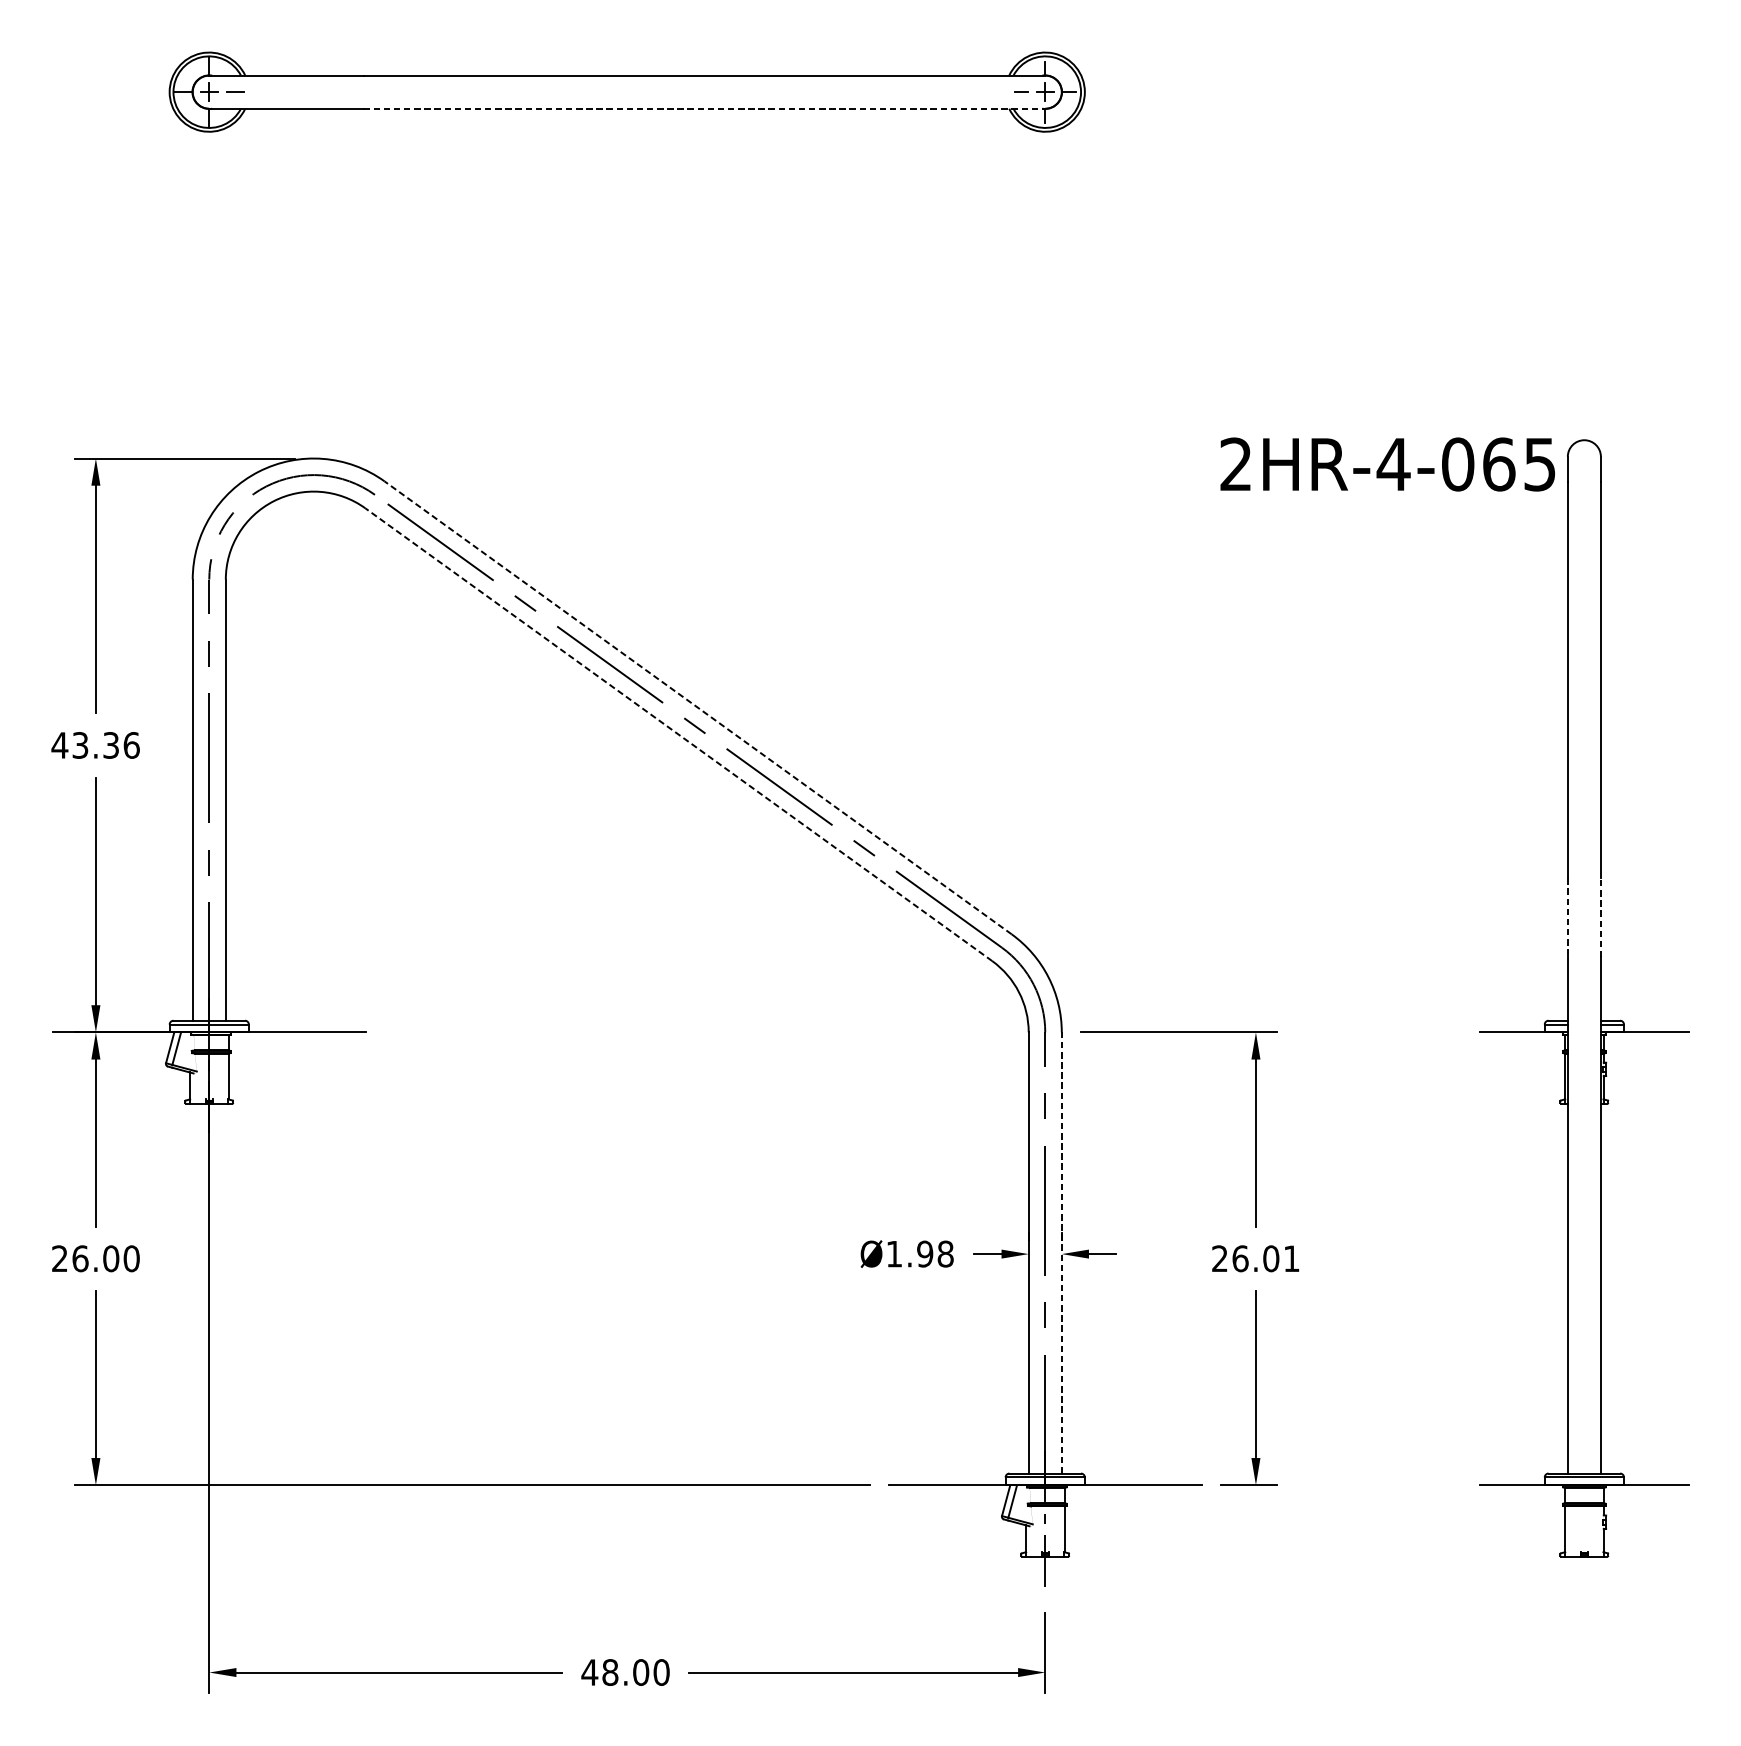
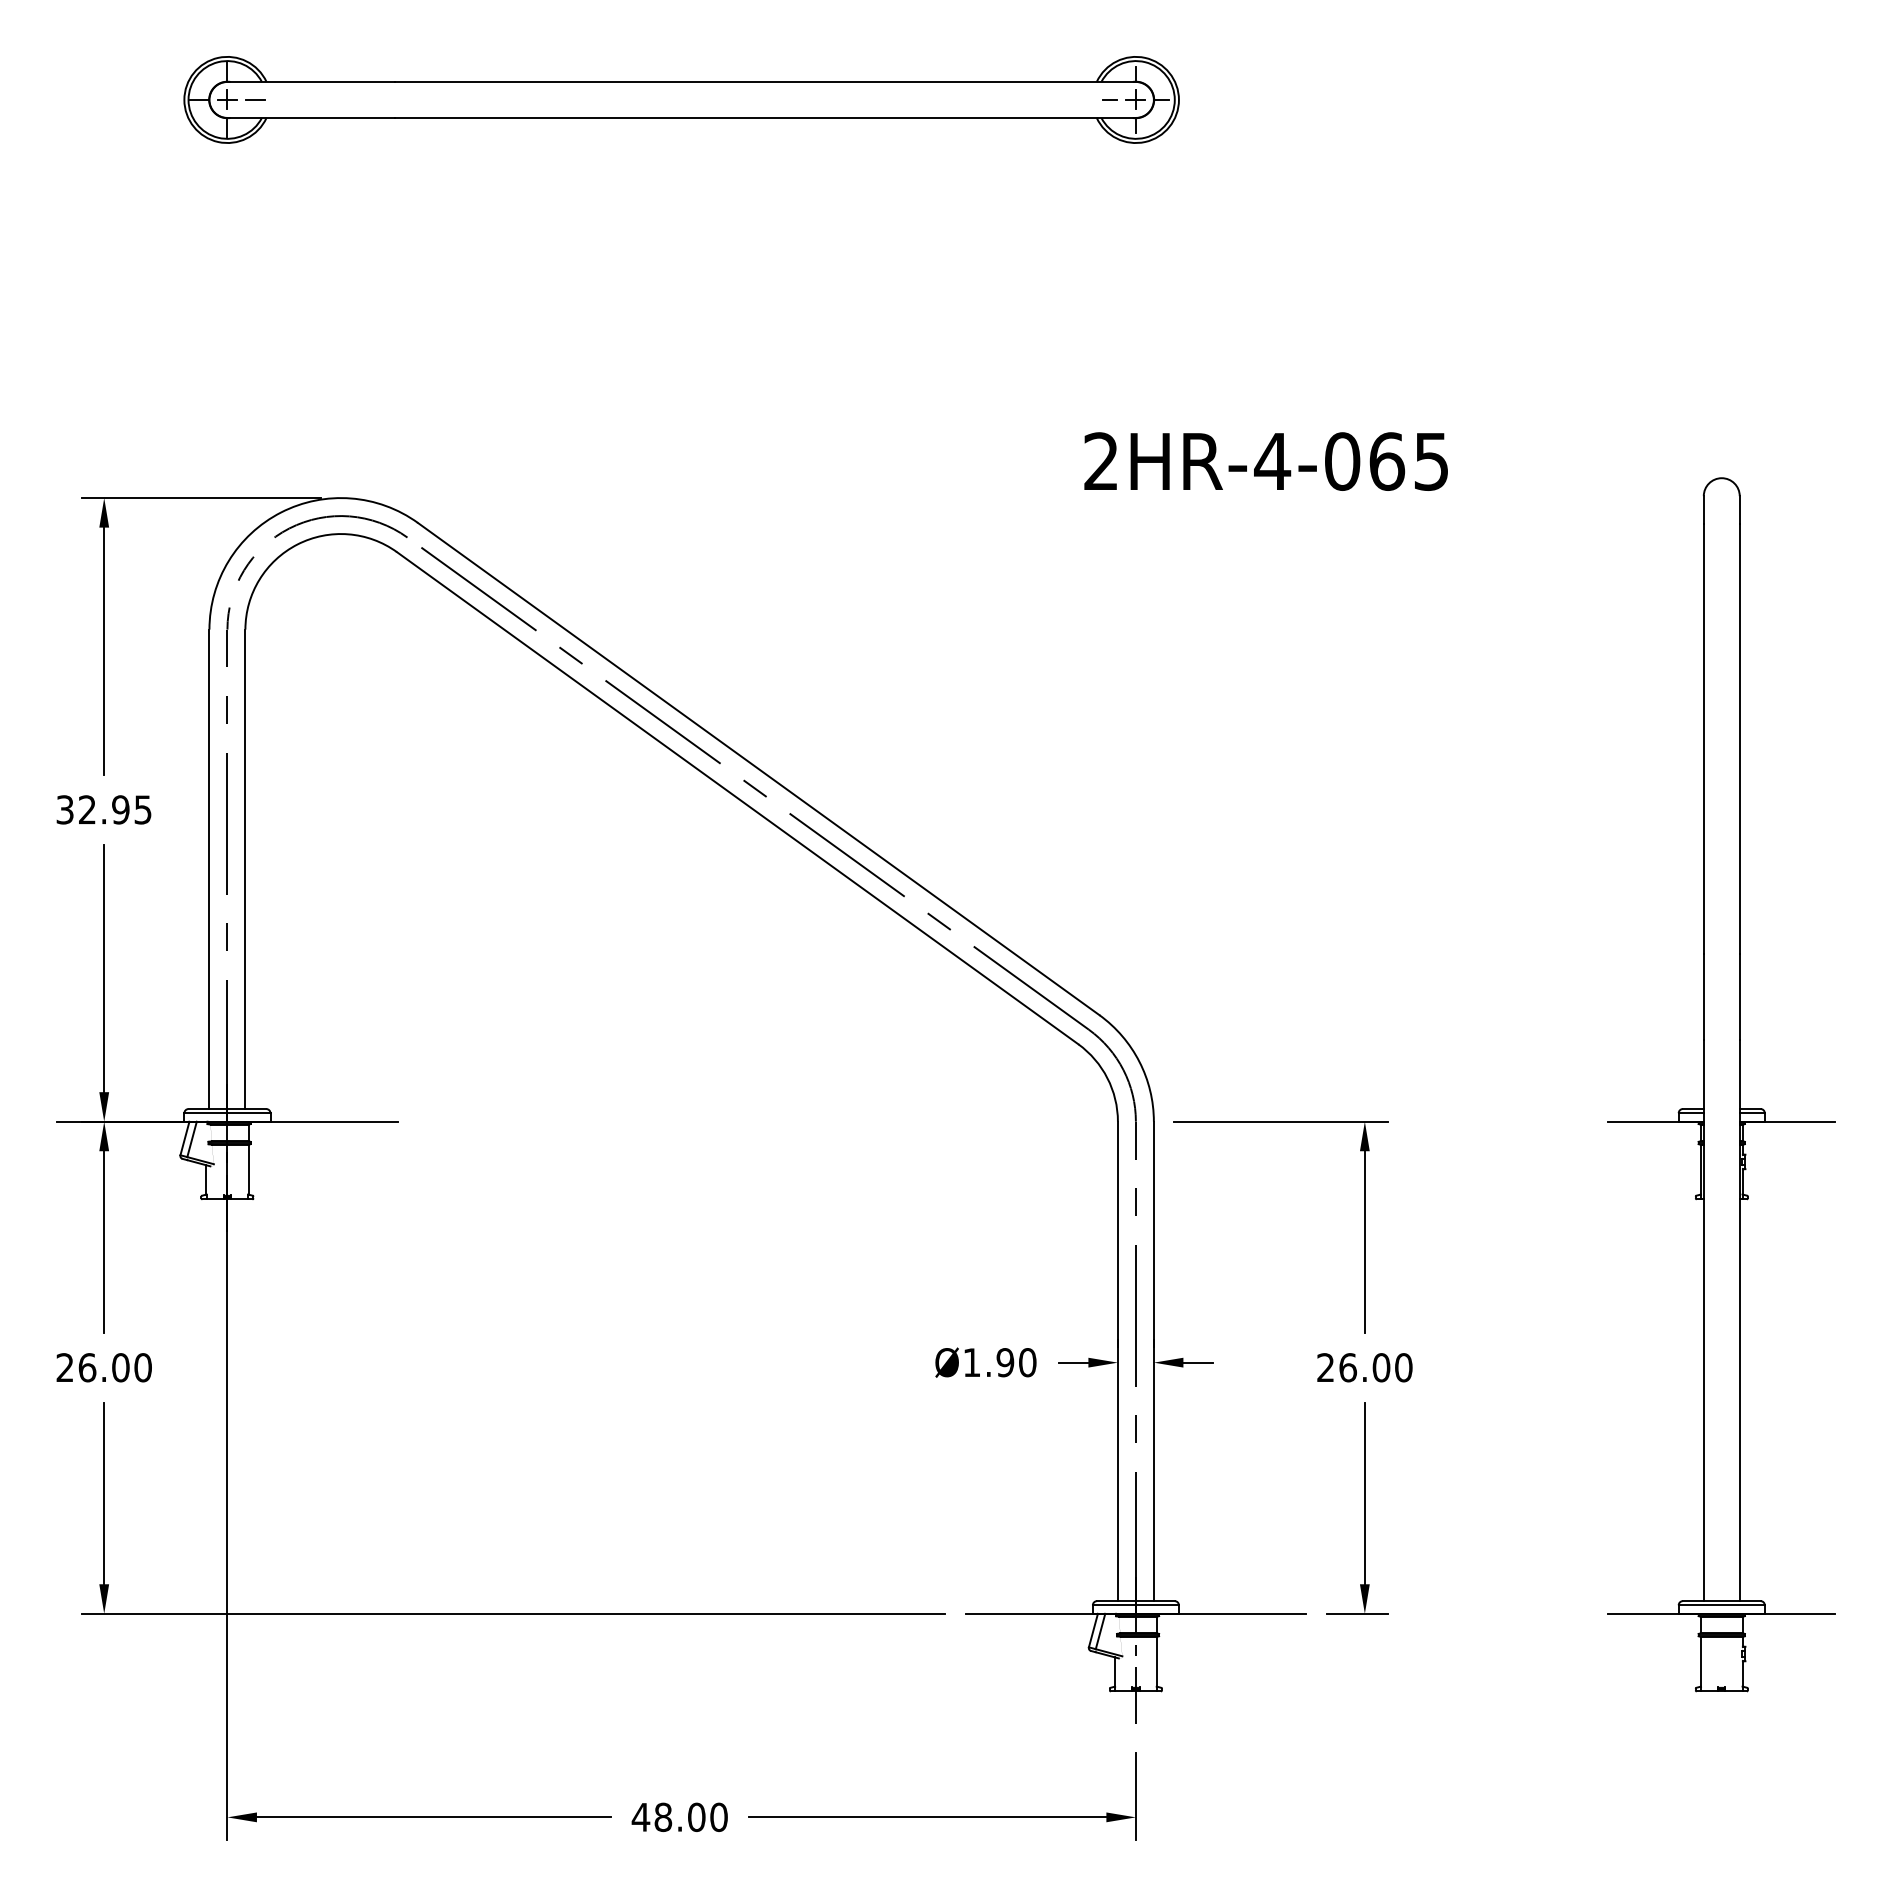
line: (705, 108) -> (766, 117), dashed -> solid
text: (1387, 464) -> (1265, 461), moved
line: (697, 707) -> (758, 768), dashed -> solid
line: (678, 734) -> (737, 797), dashed -> solid
text: (95, 745) -> (103, 809), 43.36 -> 32.95
line: (1567, 918) -> (1703, 997), dashed -> solid
line: (1600, 918) -> (1739, 997), dashed -> solid
text: (945, 1253) -> (1027, 1362), Ø1.98 -> Ø1.90
line: (1061, 1253) -> (1153, 1361), dashed -> solid
text: (1291, 1258) -> (1403, 1367), 26.01 -> 26.00

